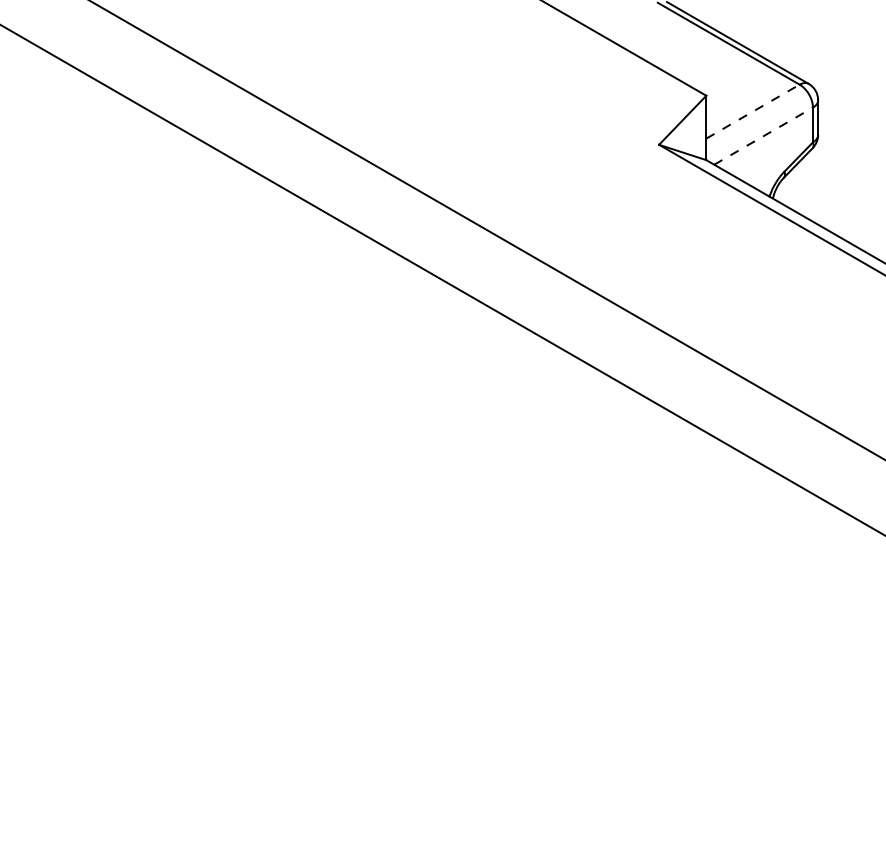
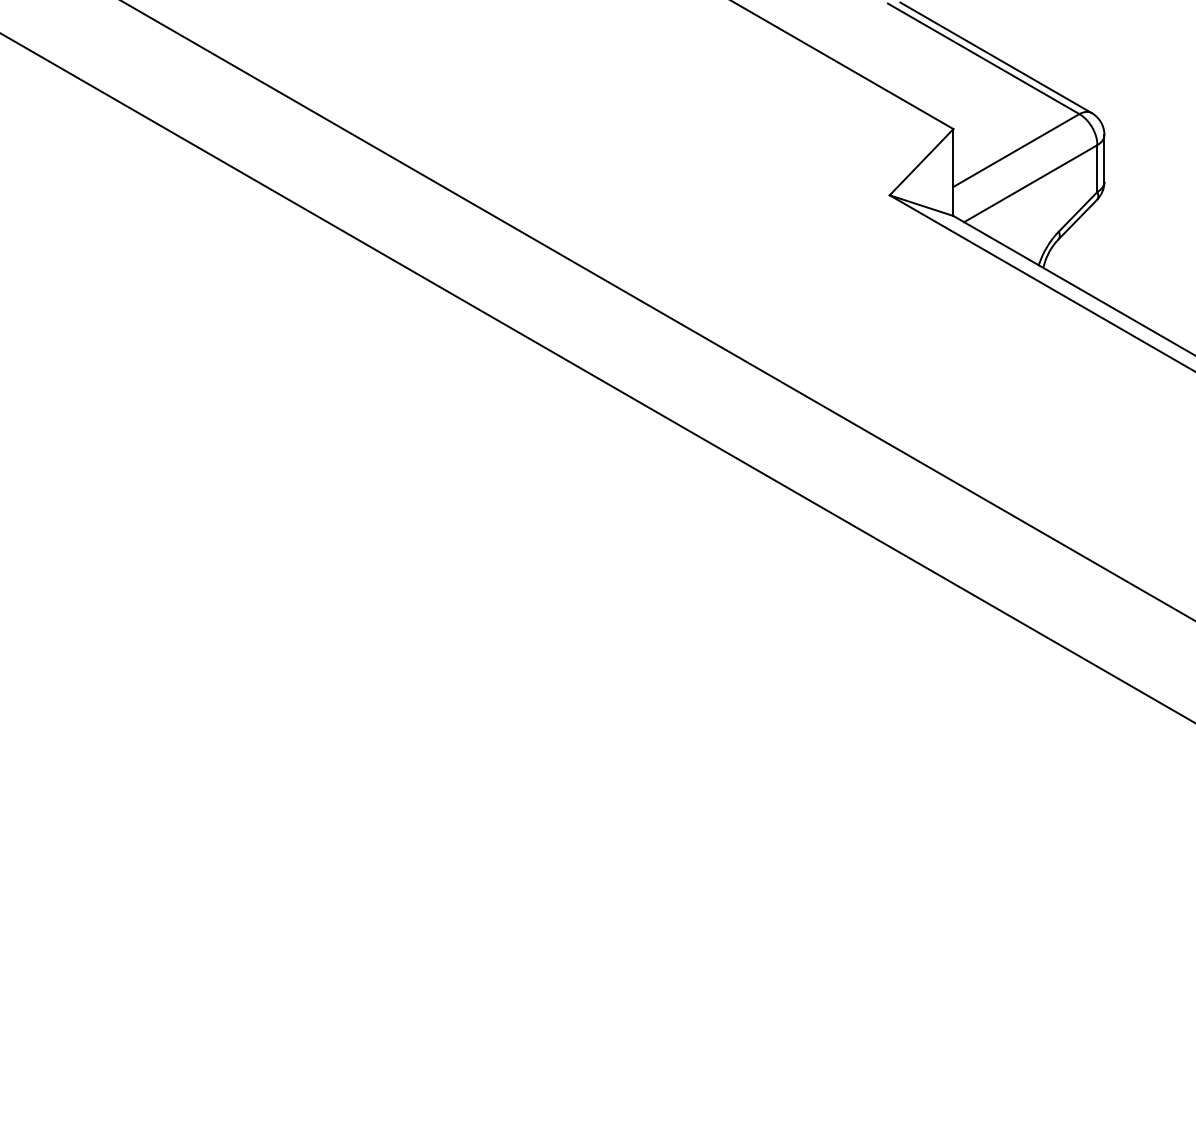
line: (752, 111) -> (1015, 150), dashed -> solid
line: (763, 136) -> (1030, 184), dashed -> solid

